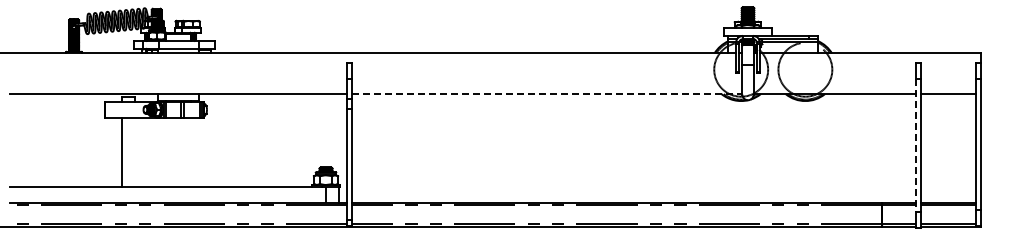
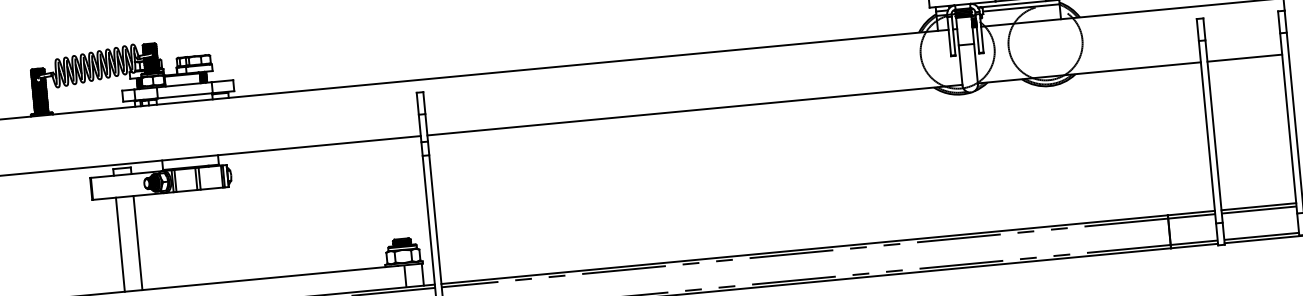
line: (547, 94) -> (695, 110), dashed -> solid
line: (916, 145) -> (1207, 132), dashed -> solid
line: (134, 151) -> (137, 242), added

